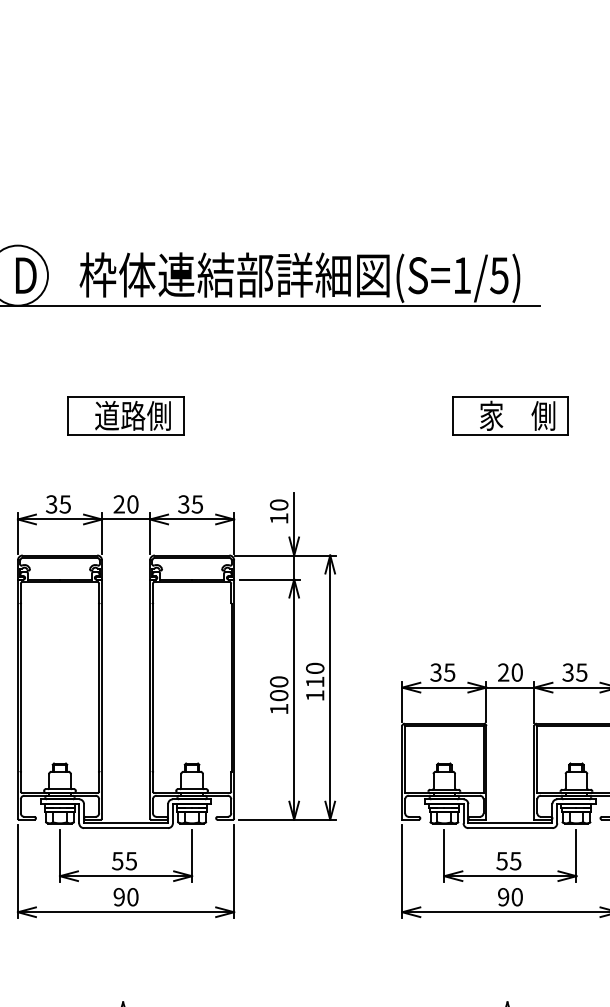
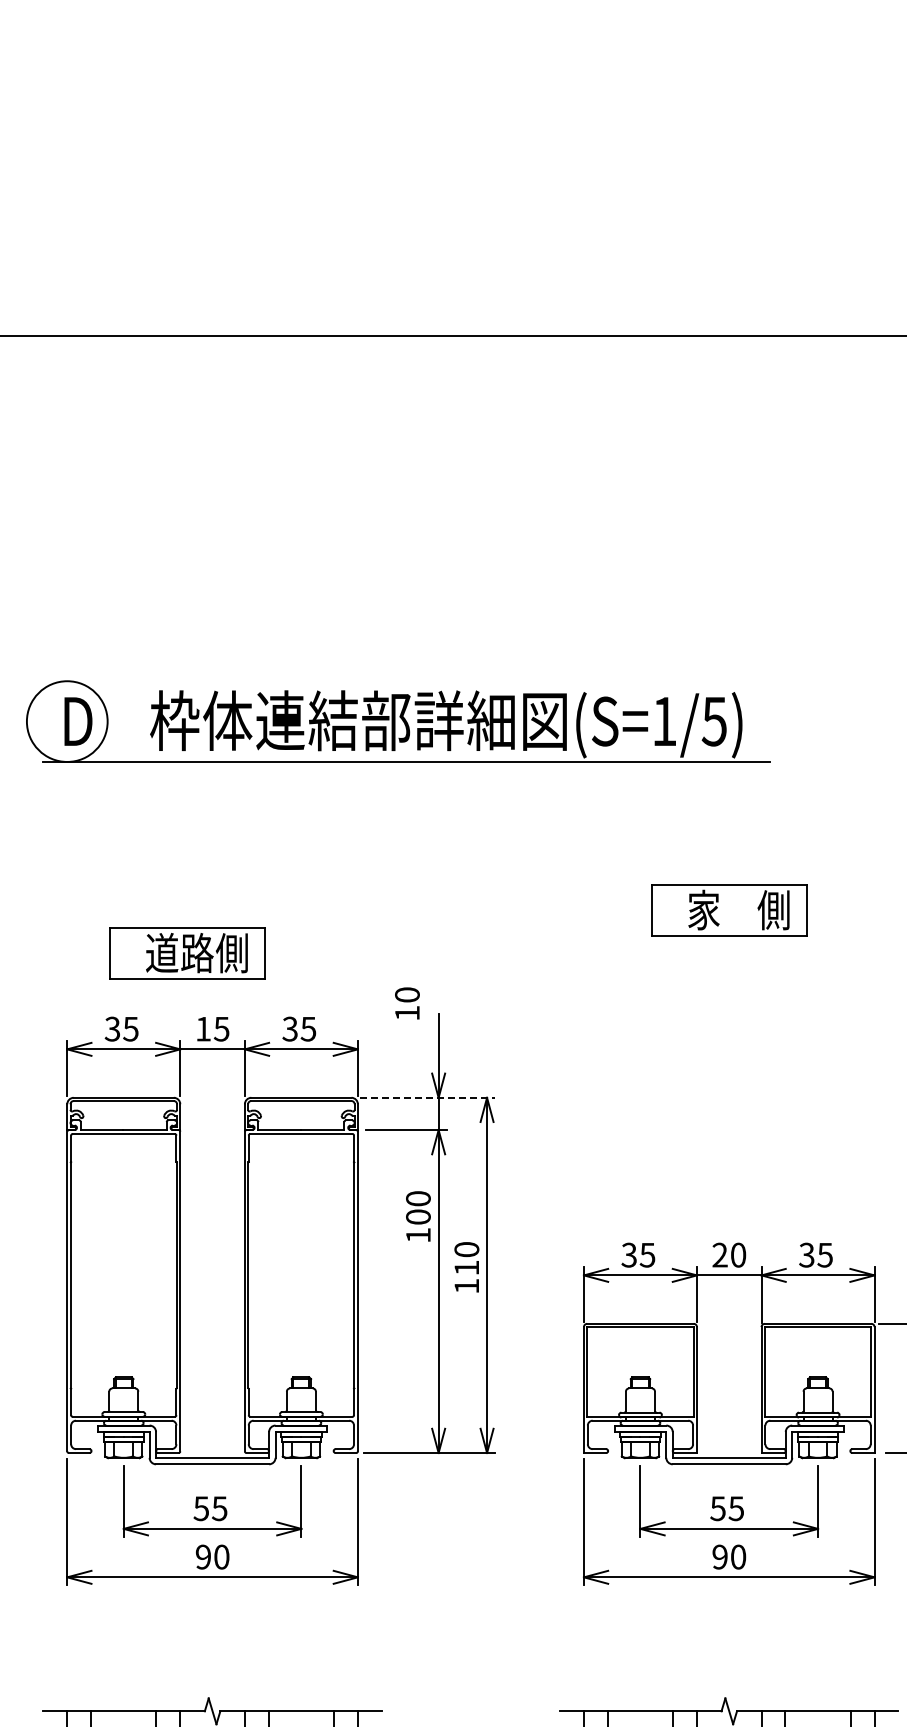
part: (125, 416) -> (187, 953), moved
text: (125, 503) -> (212, 1028), 20 -> 15
text: (279, 511) -> (407, 1003), moved
line: (285, 555) -> (427, 1097), solid -> dashed
text: (279, 695) -> (418, 1216), moved

